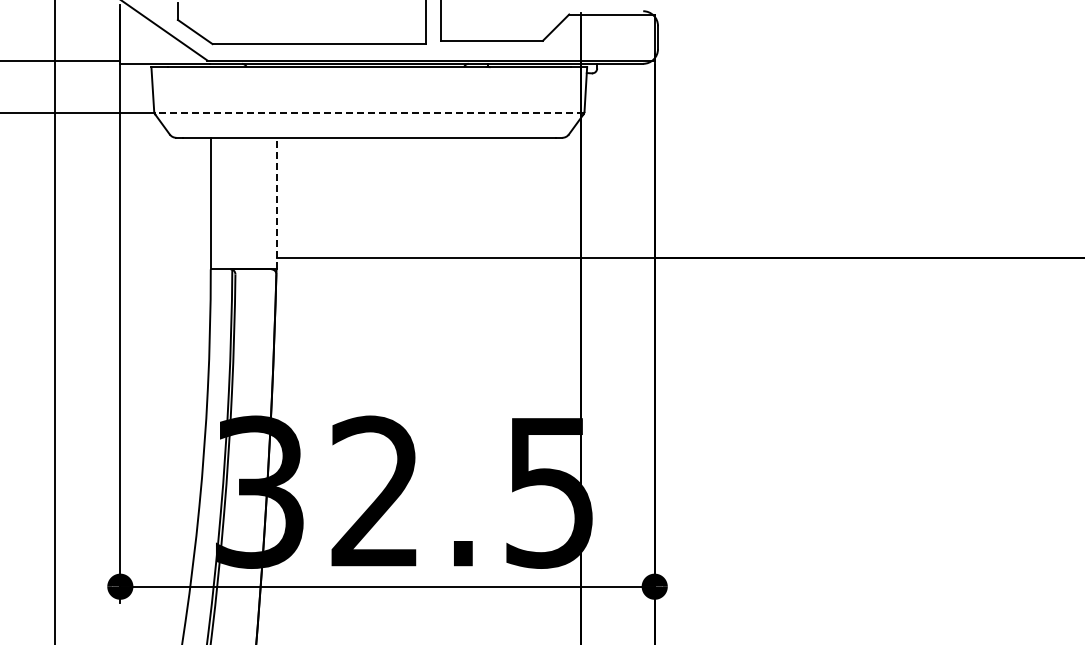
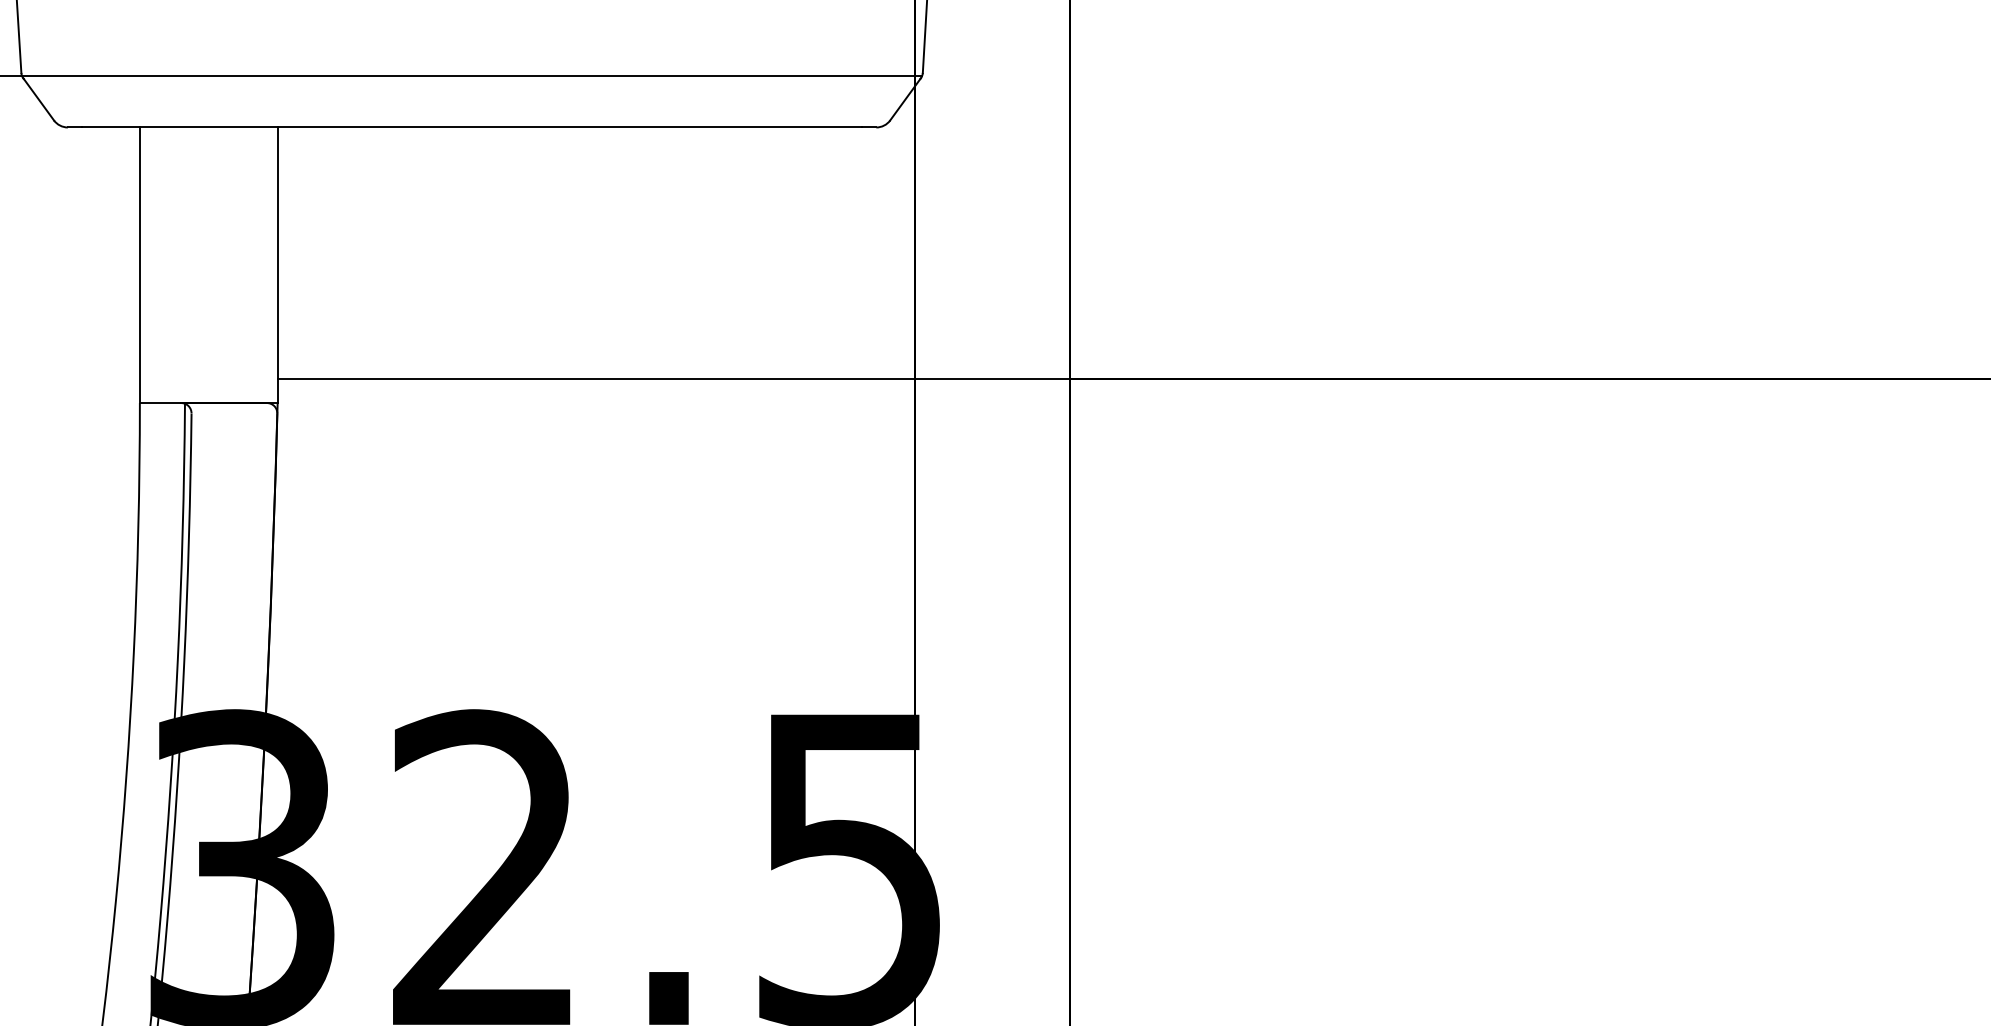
line: (369, 113) -> (472, 76), dashed -> solid
line: (276, 203) -> (277, 265), dashed -> solid

